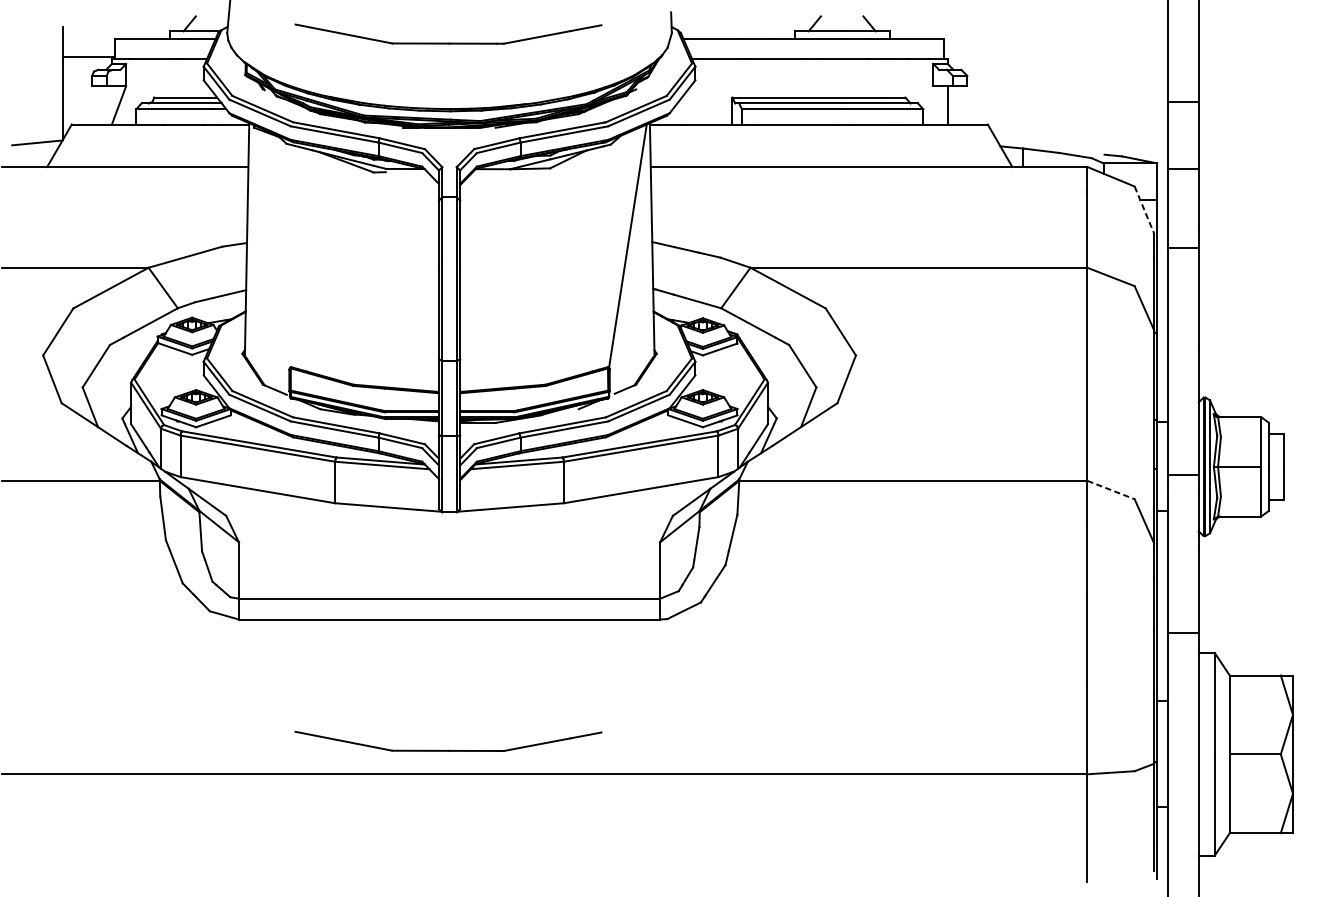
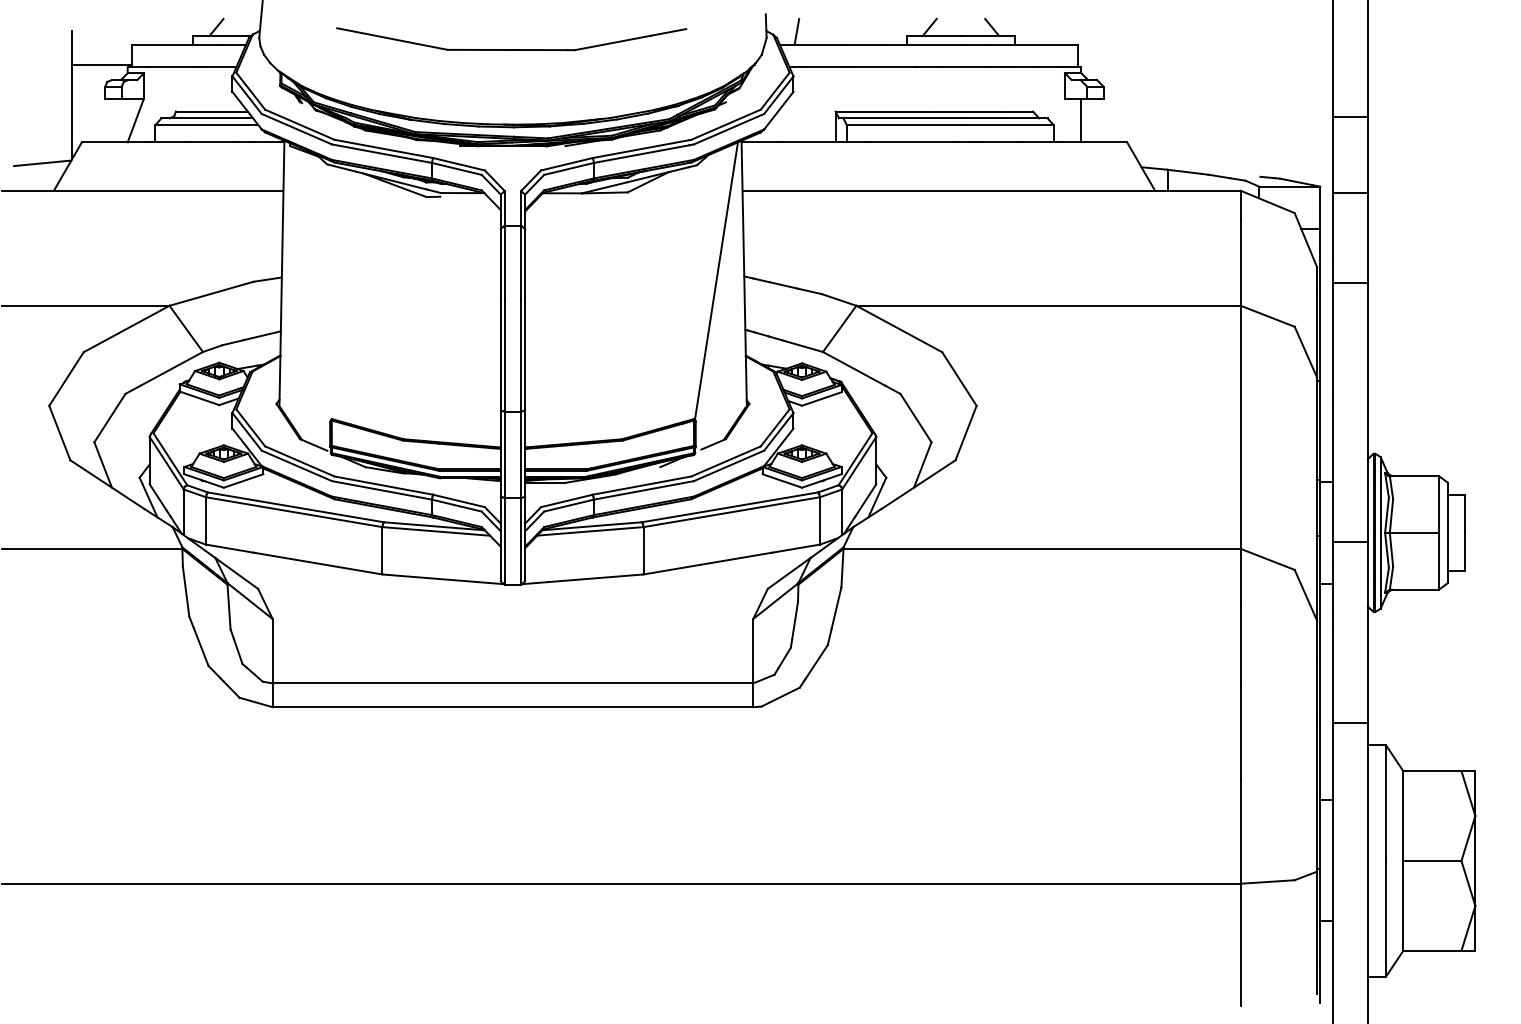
line: (698, 27) -> (796, 31), added
line: (1145, 210) -> (1306, 240), dashed -> solid
line: (1110, 490) -> (1267, 559), dashed -> solid
part: (448, 750) -> (511, 856), removed

